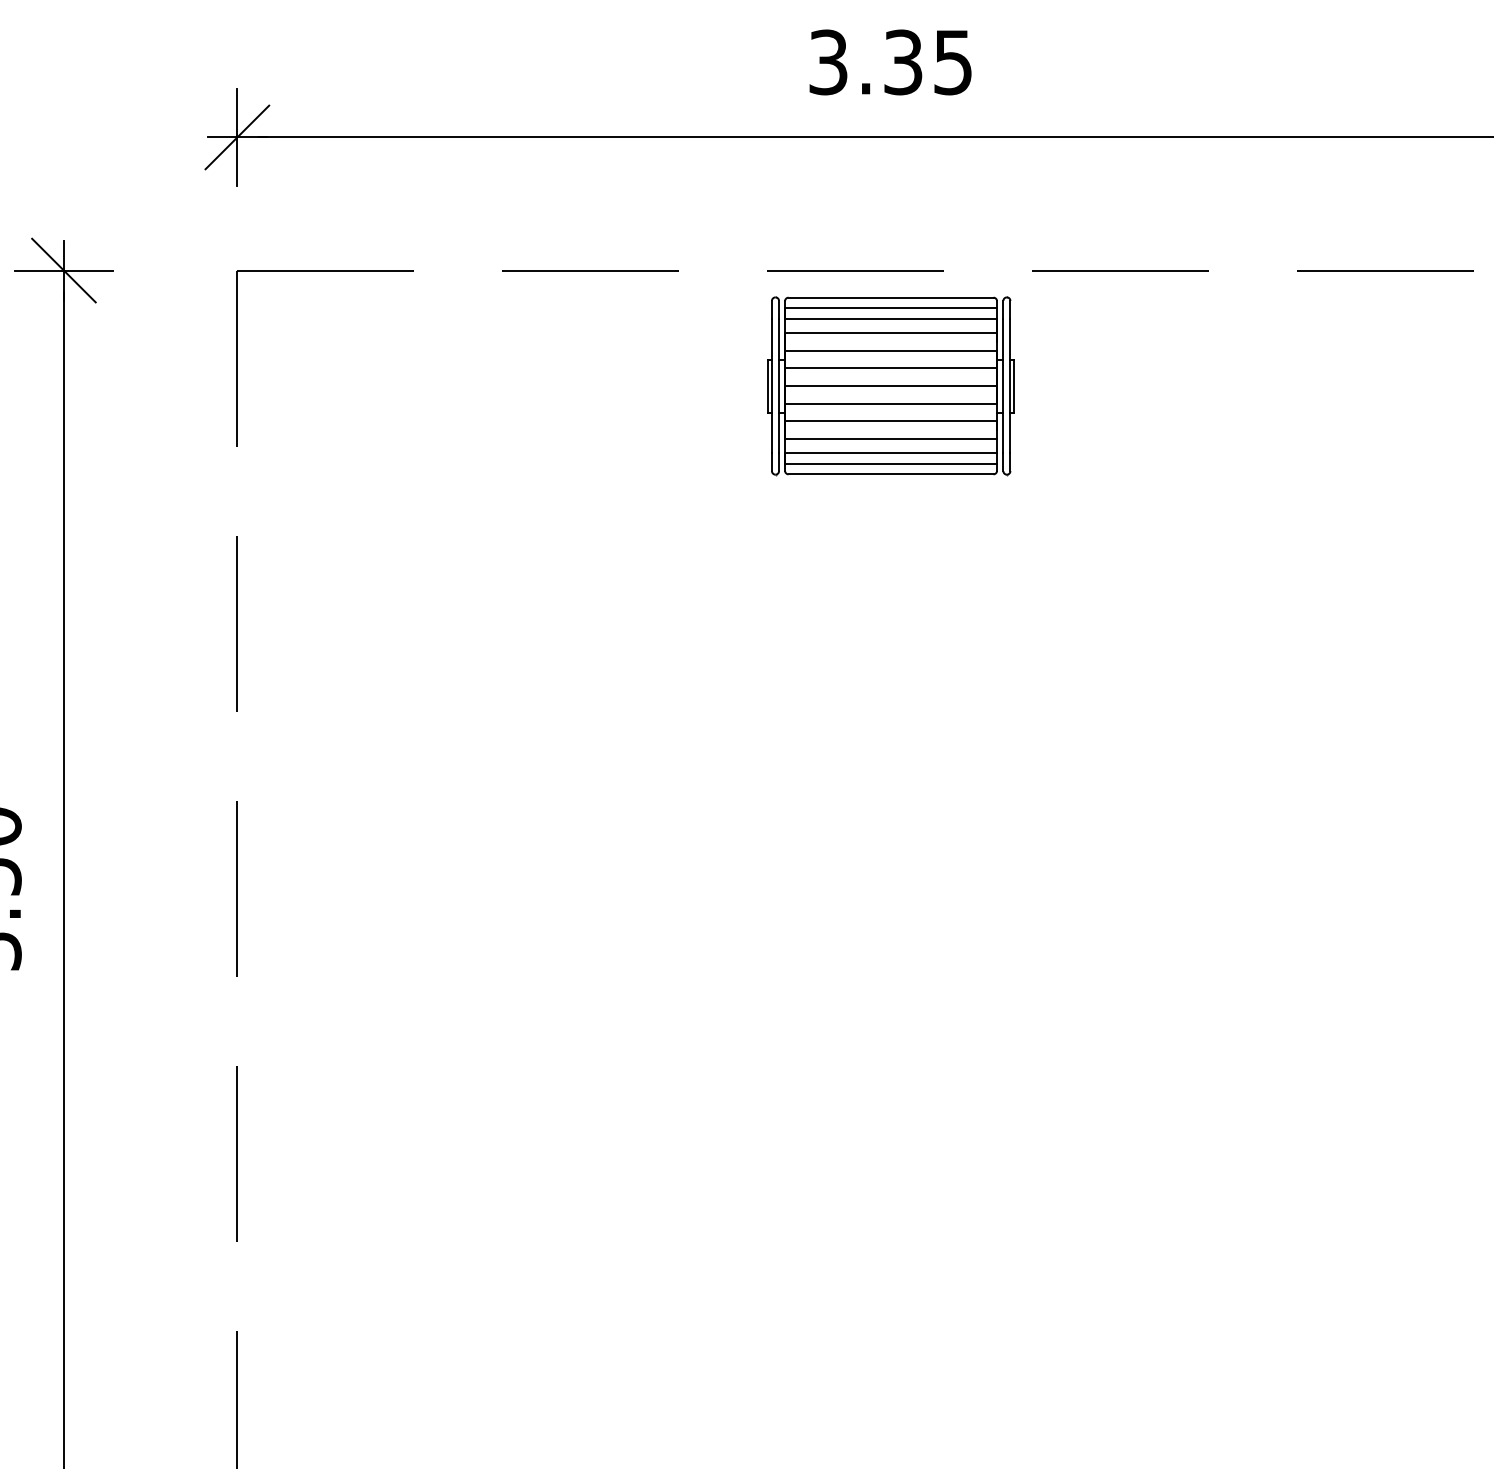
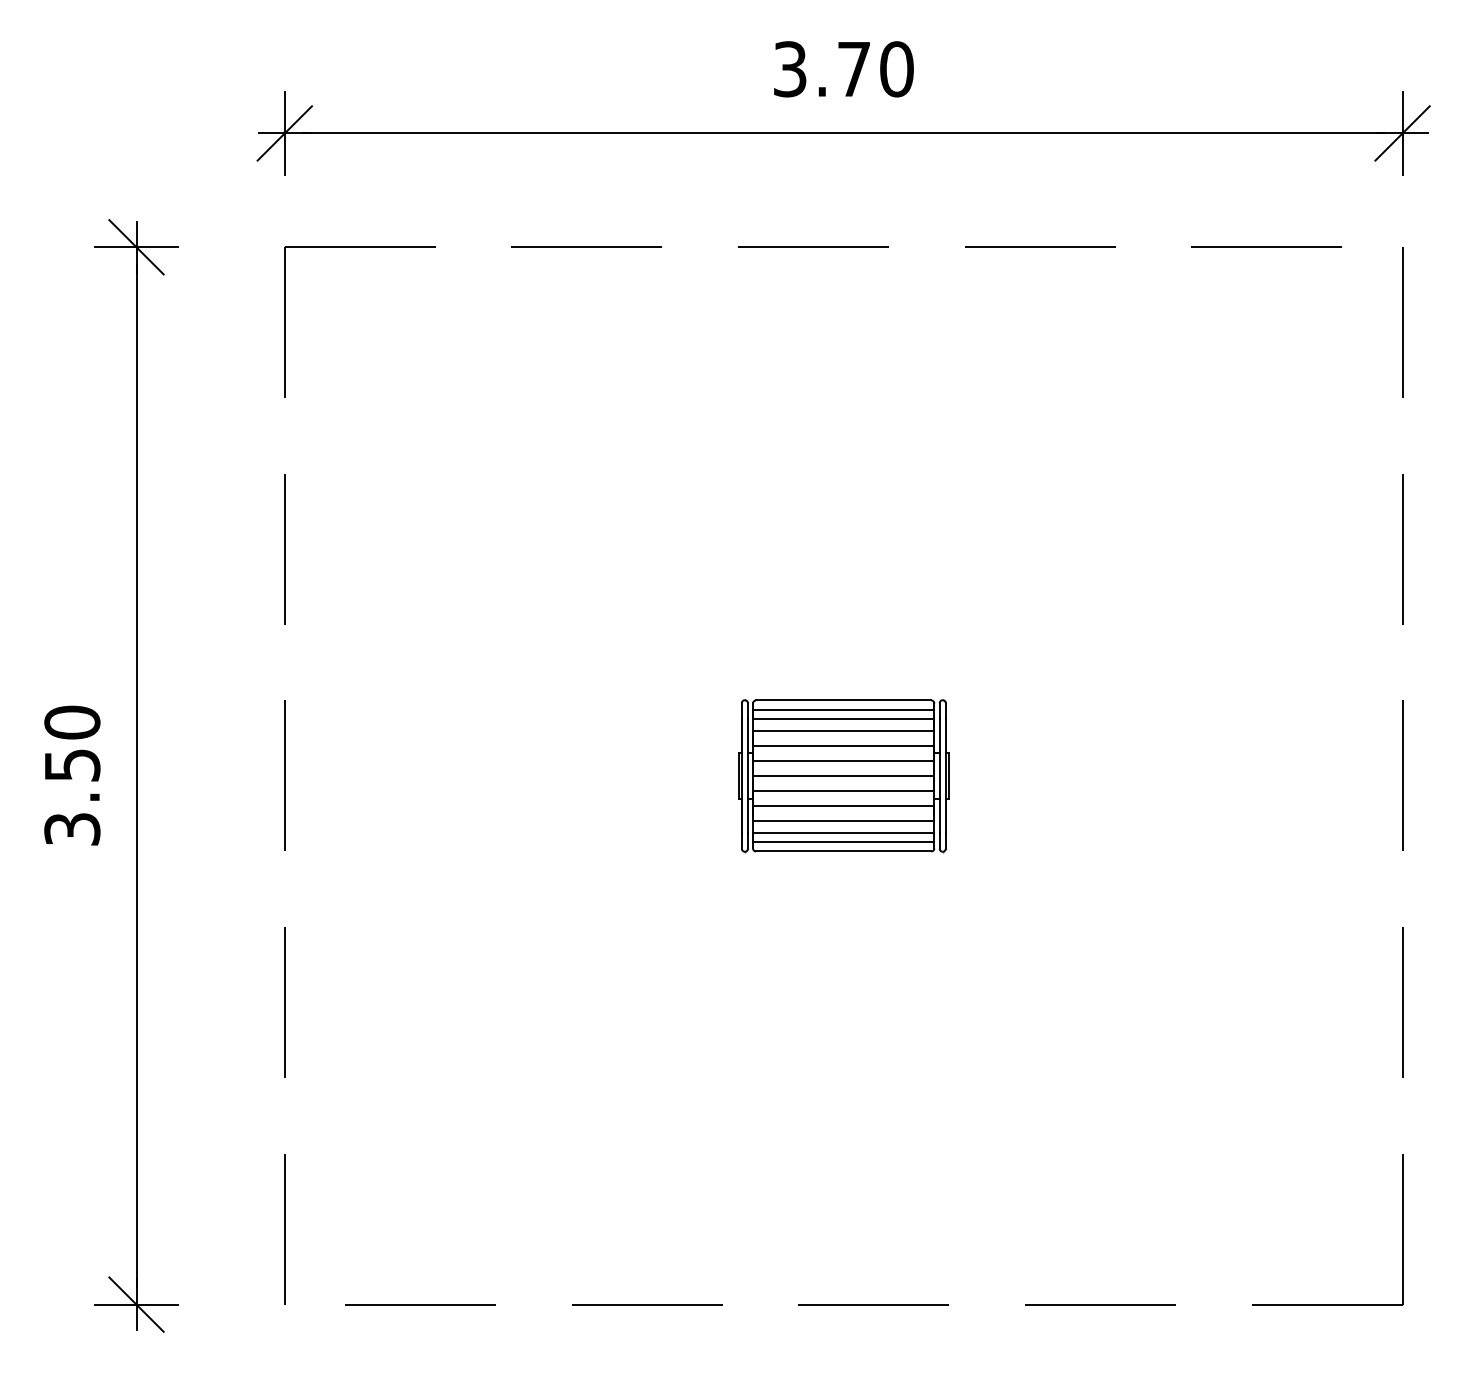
text: (928, 62) -> (875, 69), 3.35 -> 3.70
part: (890, 386) -> (843, 776), moved

